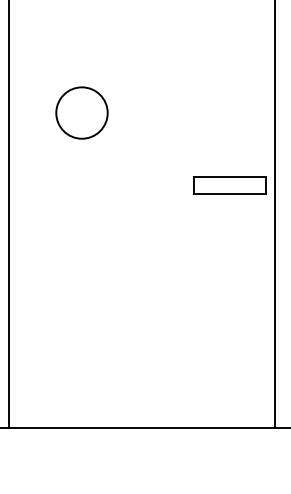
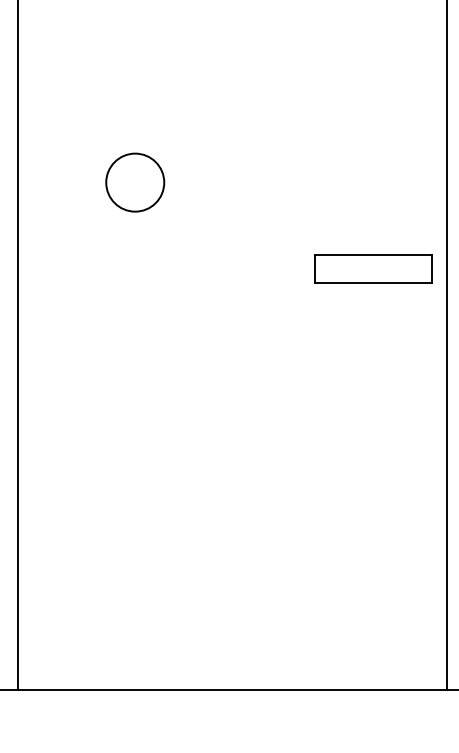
circle: (81, 112) -> (134, 181), size x0.7
part: (229, 185) -> (373, 268), moved

